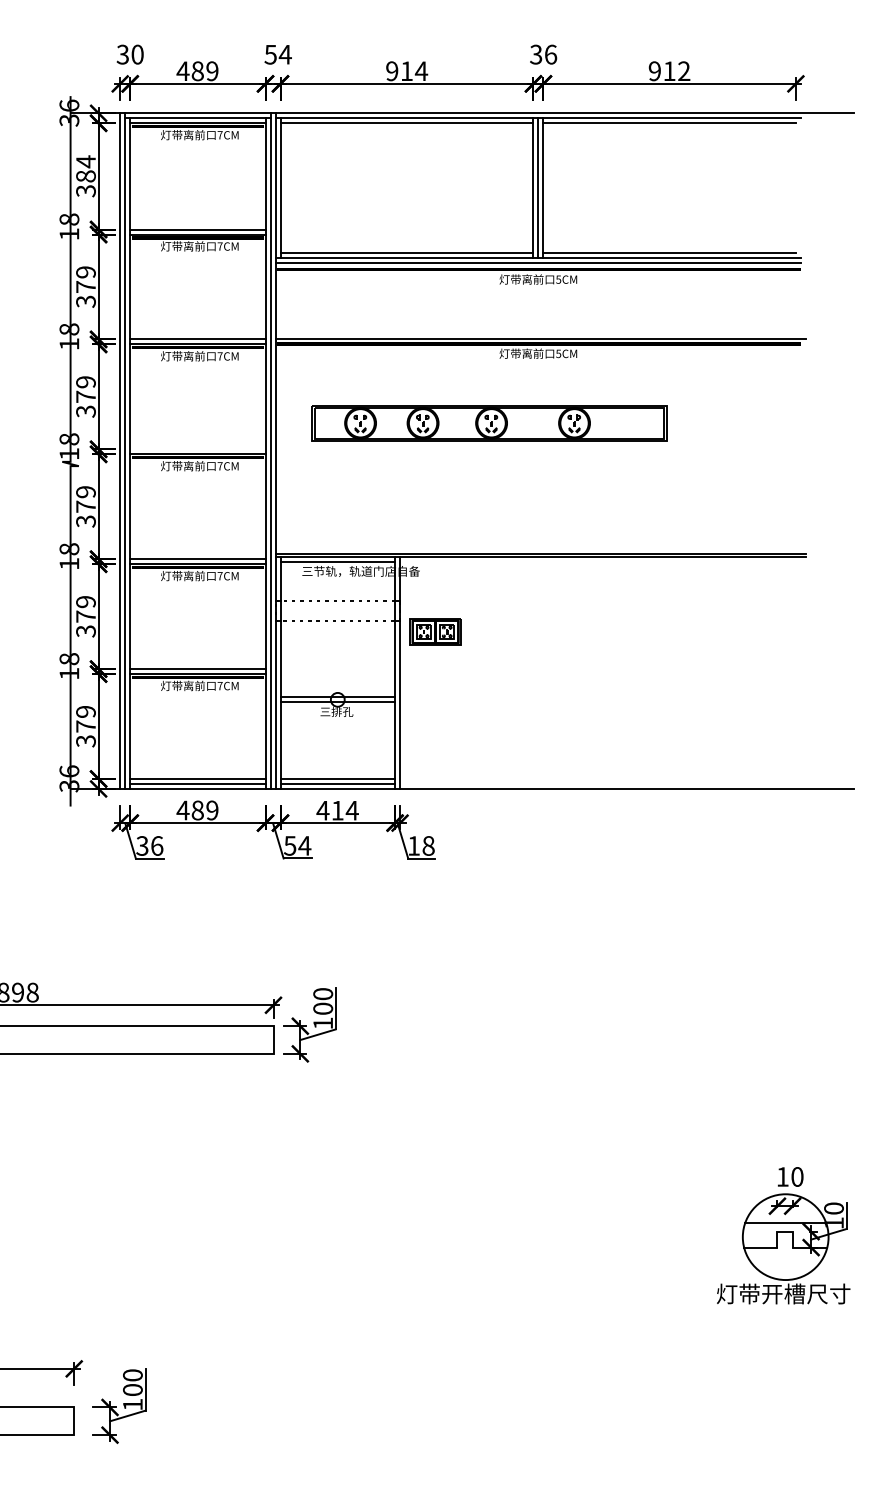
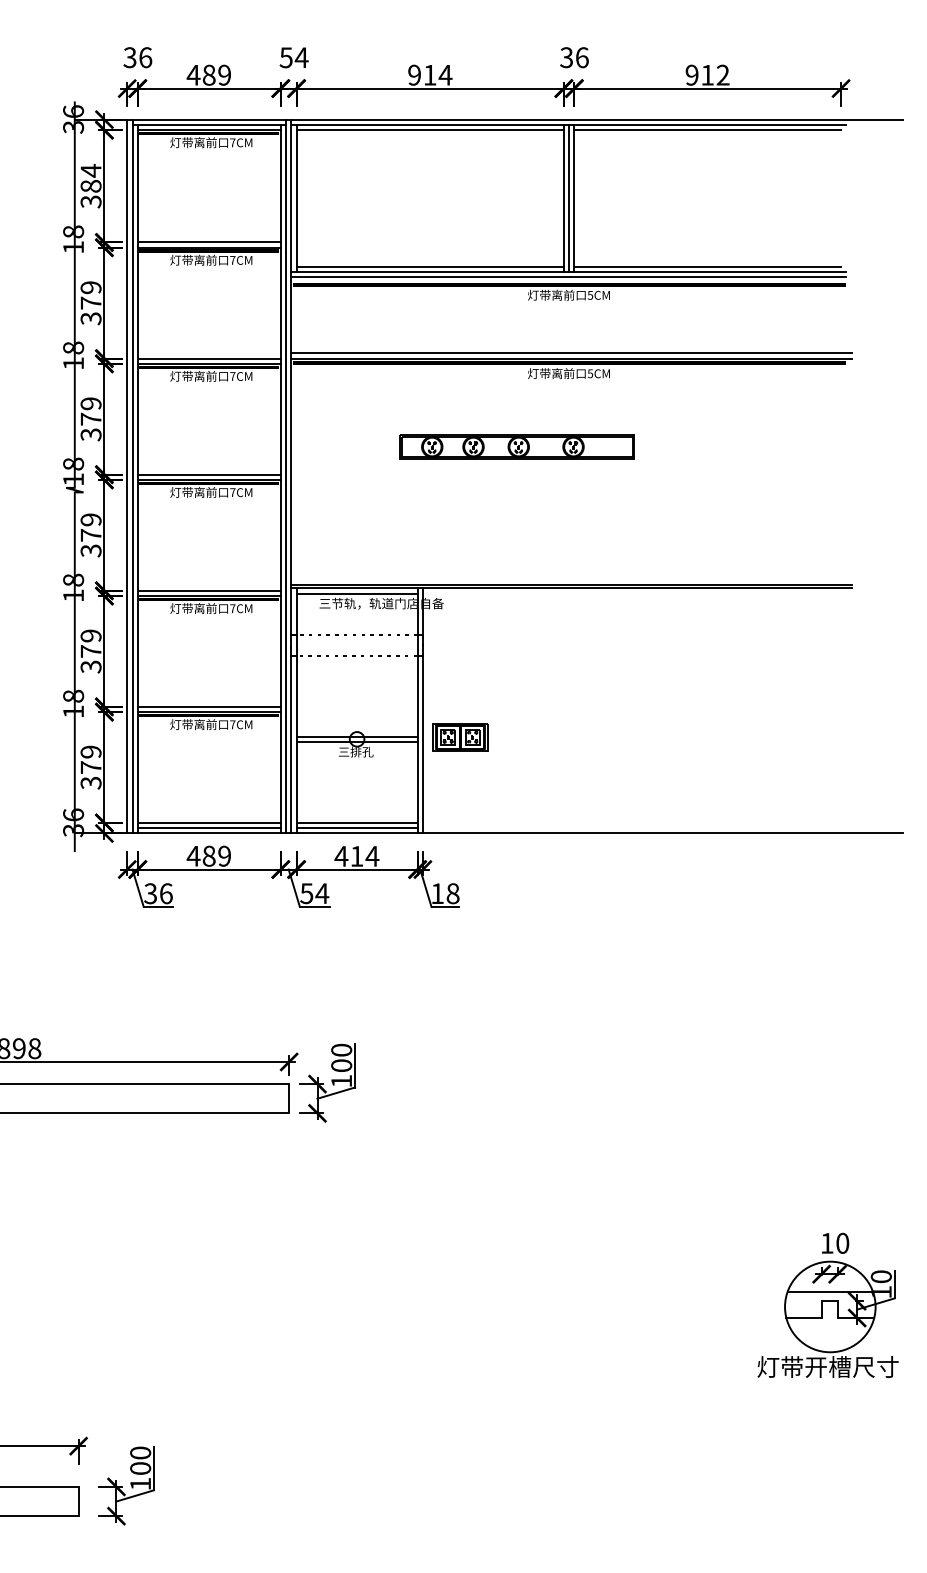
text: (137, 54) -> (145, 57), 30 -> 36
line: (540, 334) -> (571, 353), added
part: (489, 422) -> (517, 446), size x0.62
line: (197, 449) -> (208, 474), added
part: (435, 631) -> (460, 736), moved

